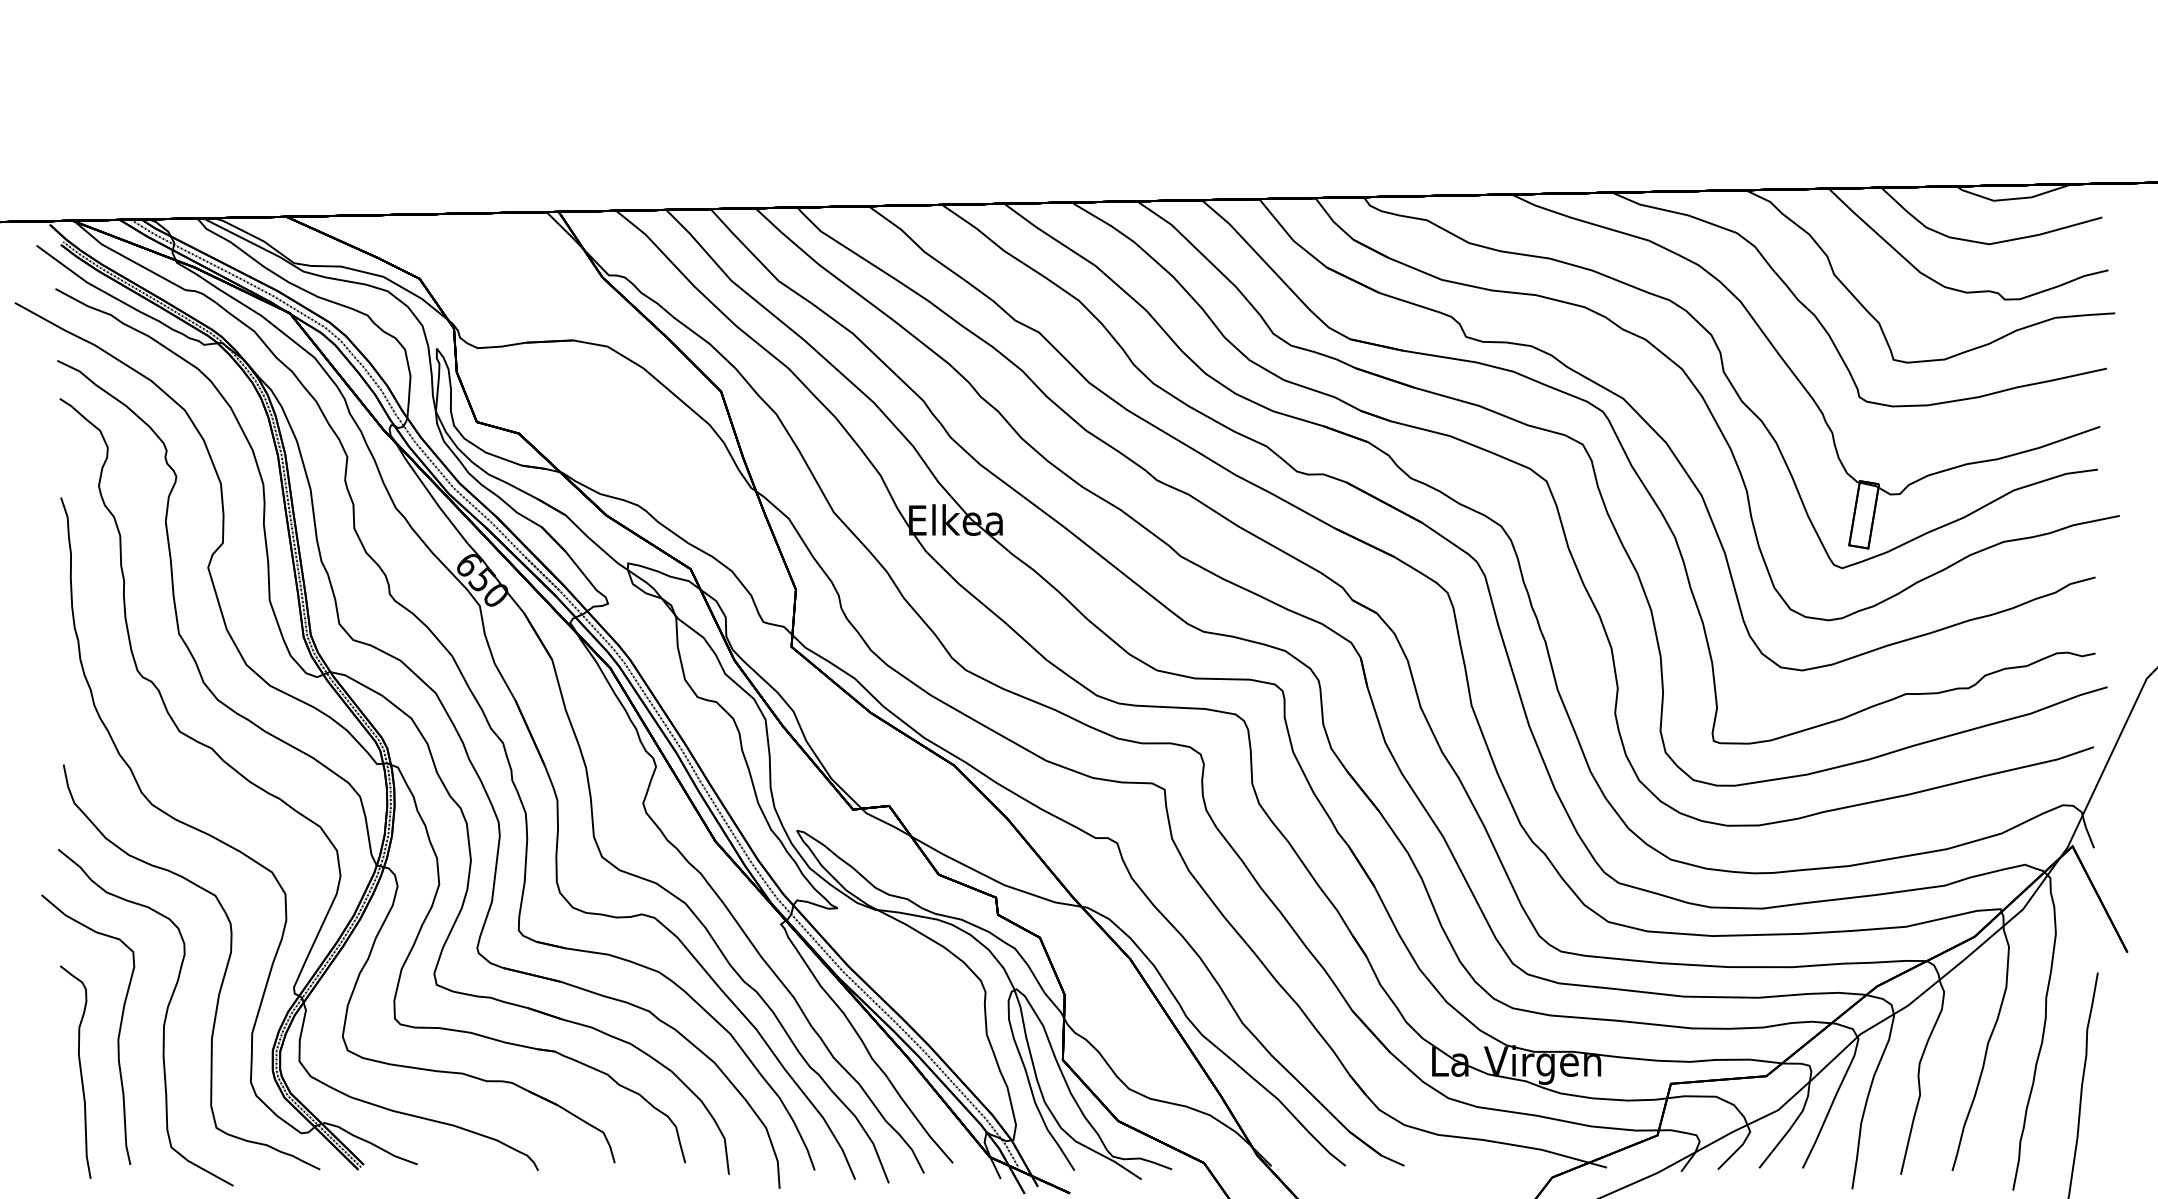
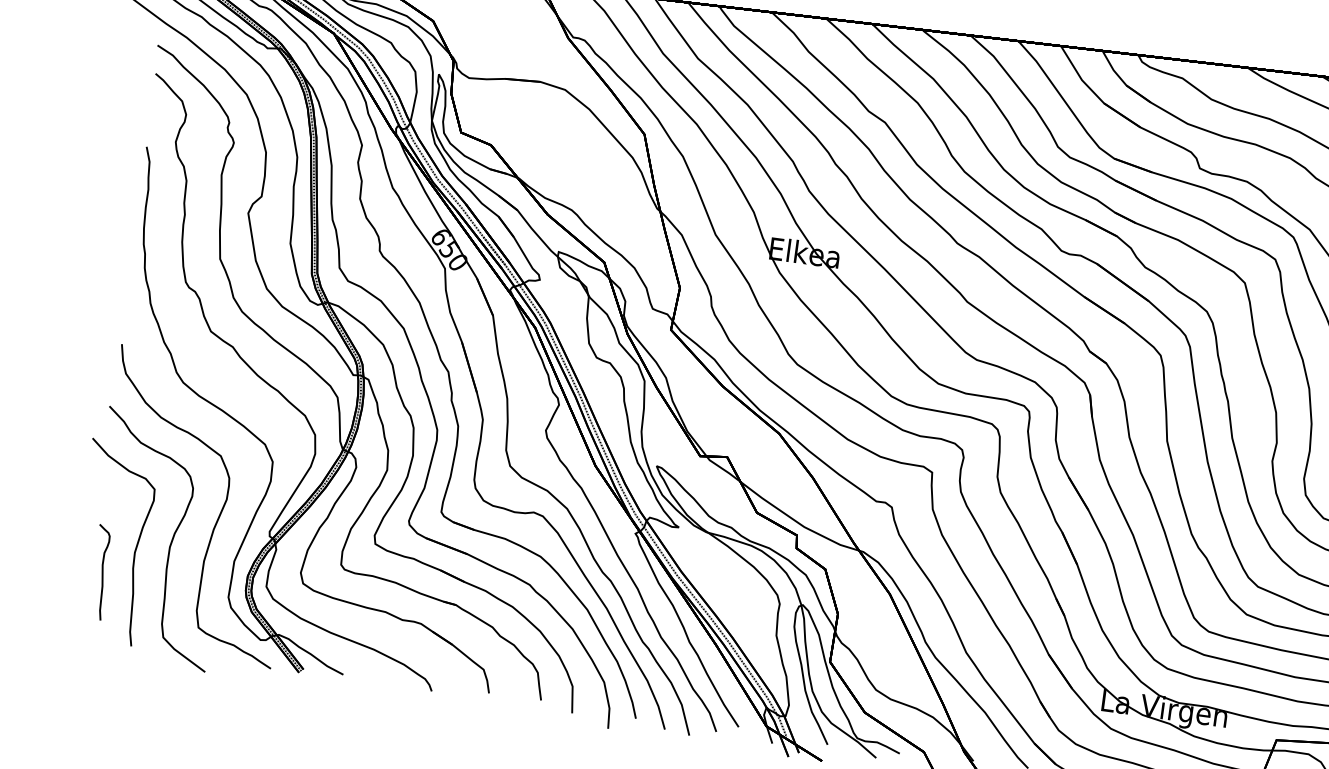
part: (75, 1071) -> (100, 571), size x0.6

